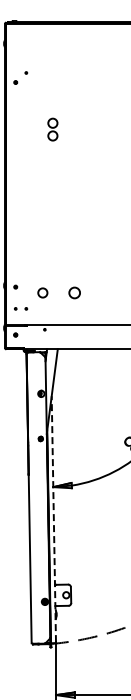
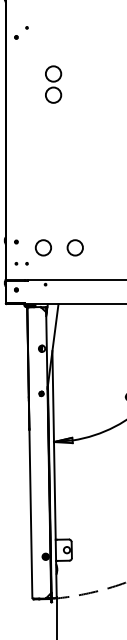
part: (52, 129) -> (53, 84), size x1.67
circle: (42, 292) -> (43, 247), size x1.67
circle: (74, 292) -> (75, 247), size x1.43
line: (53, 519) -> (54, 474), dashed -> solid

